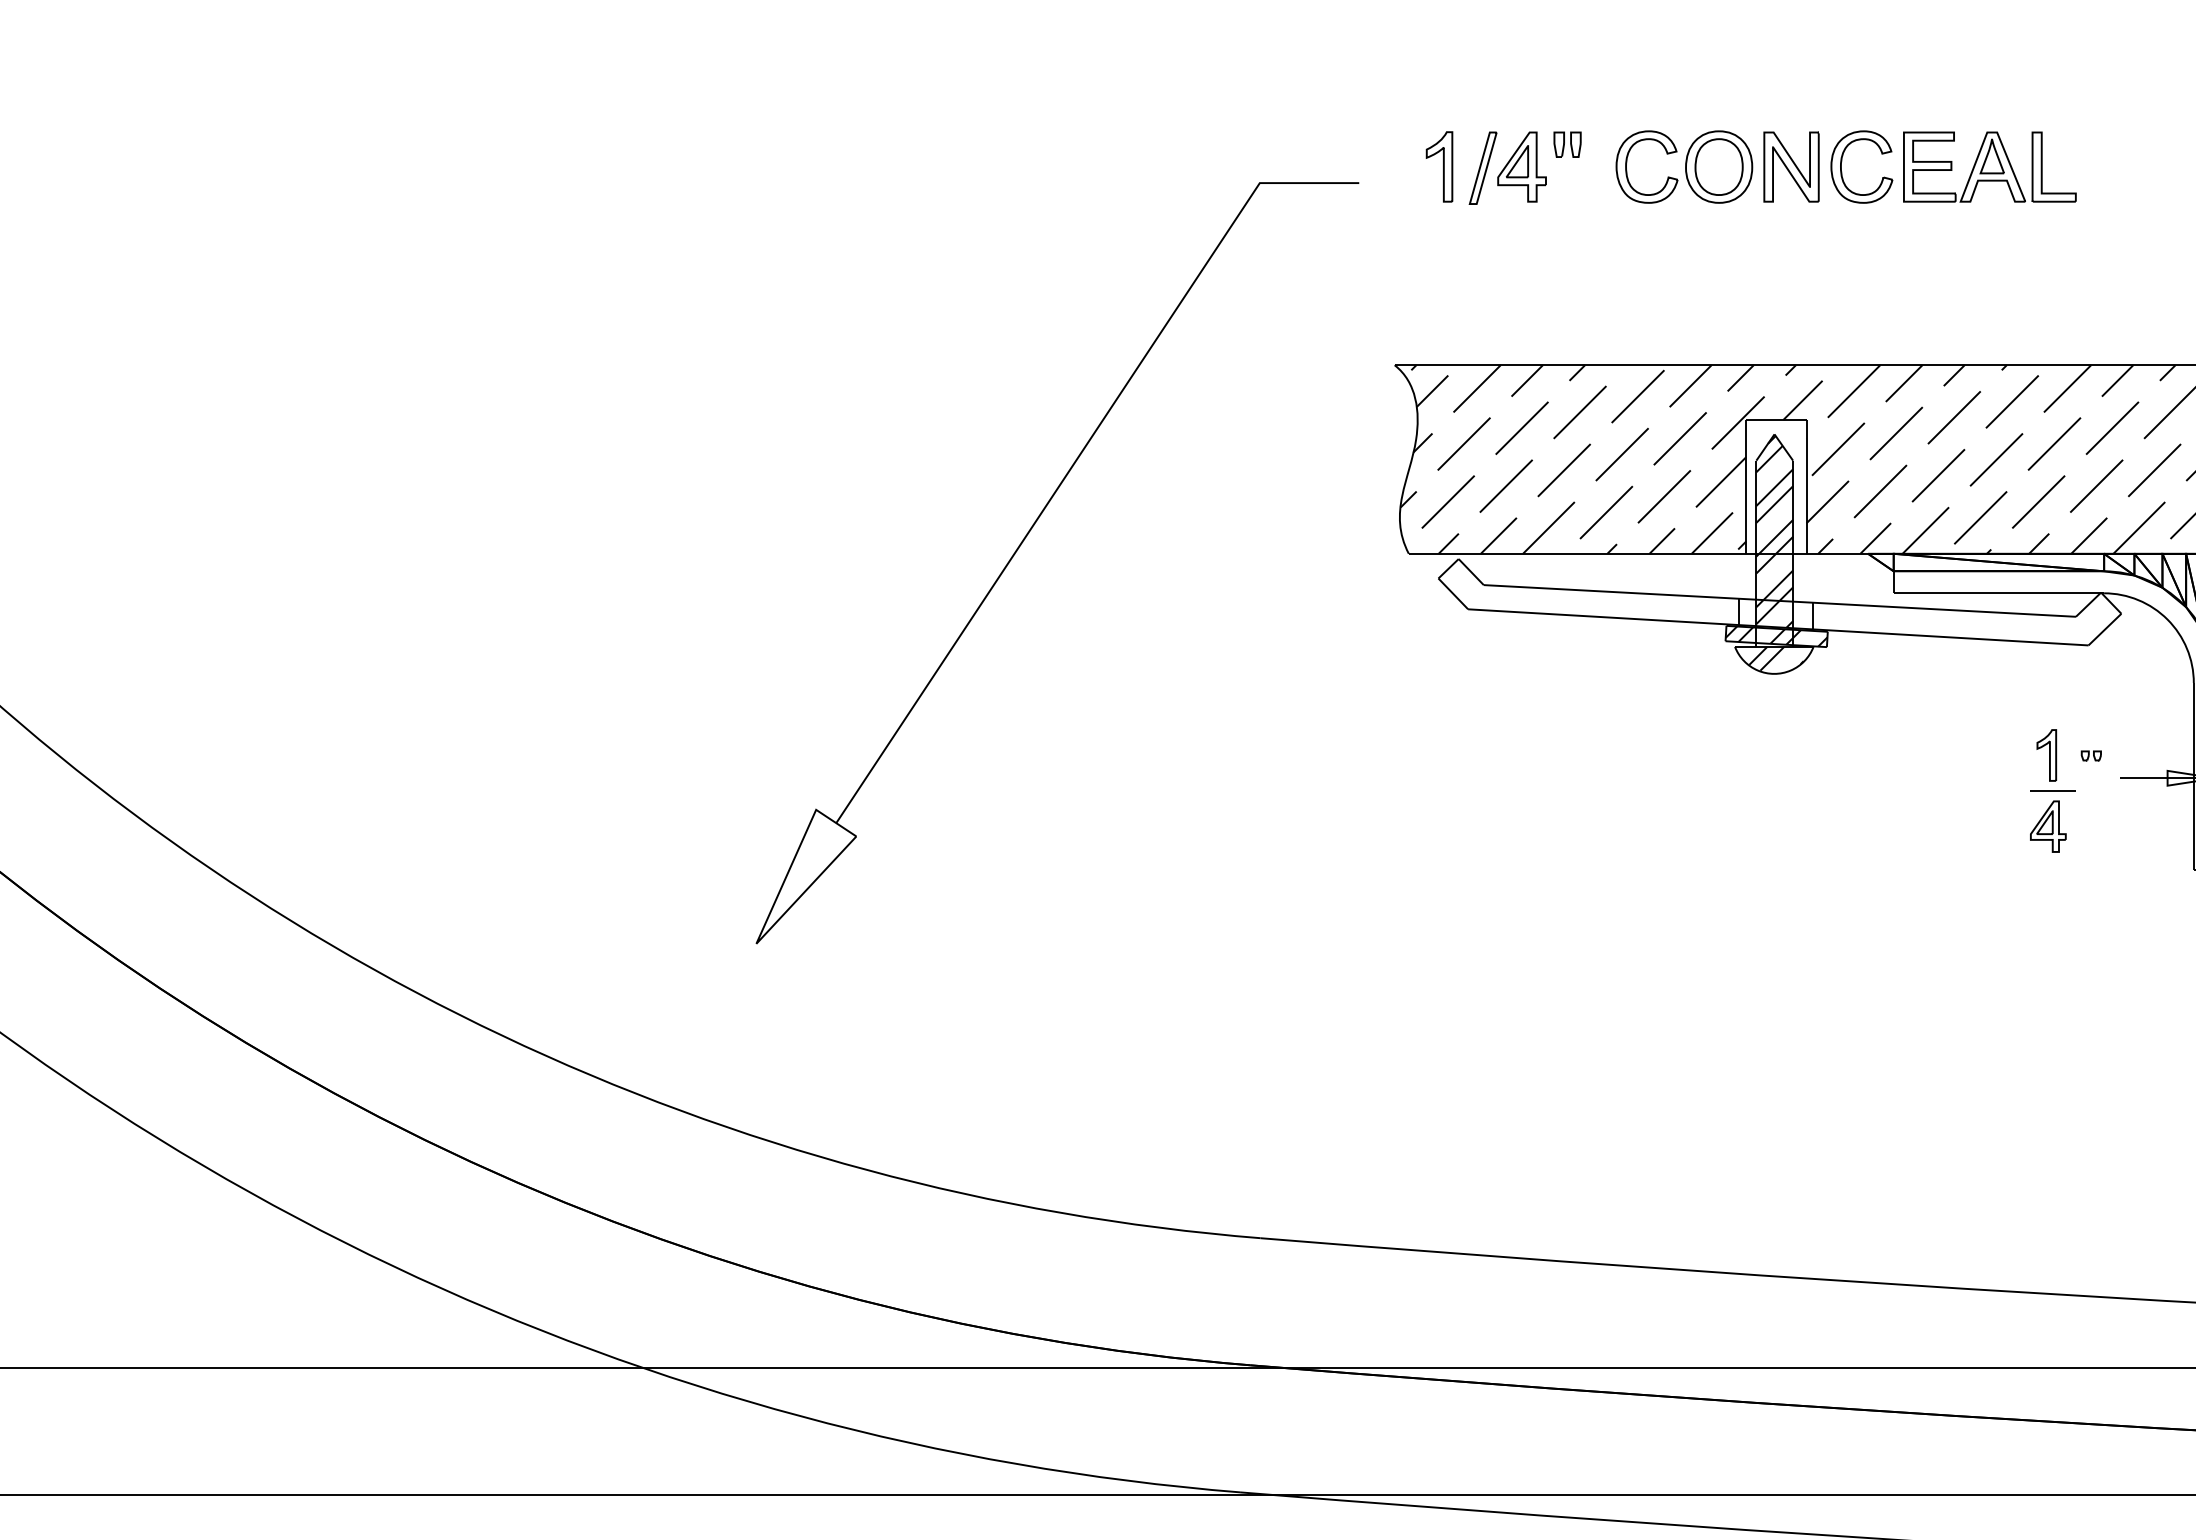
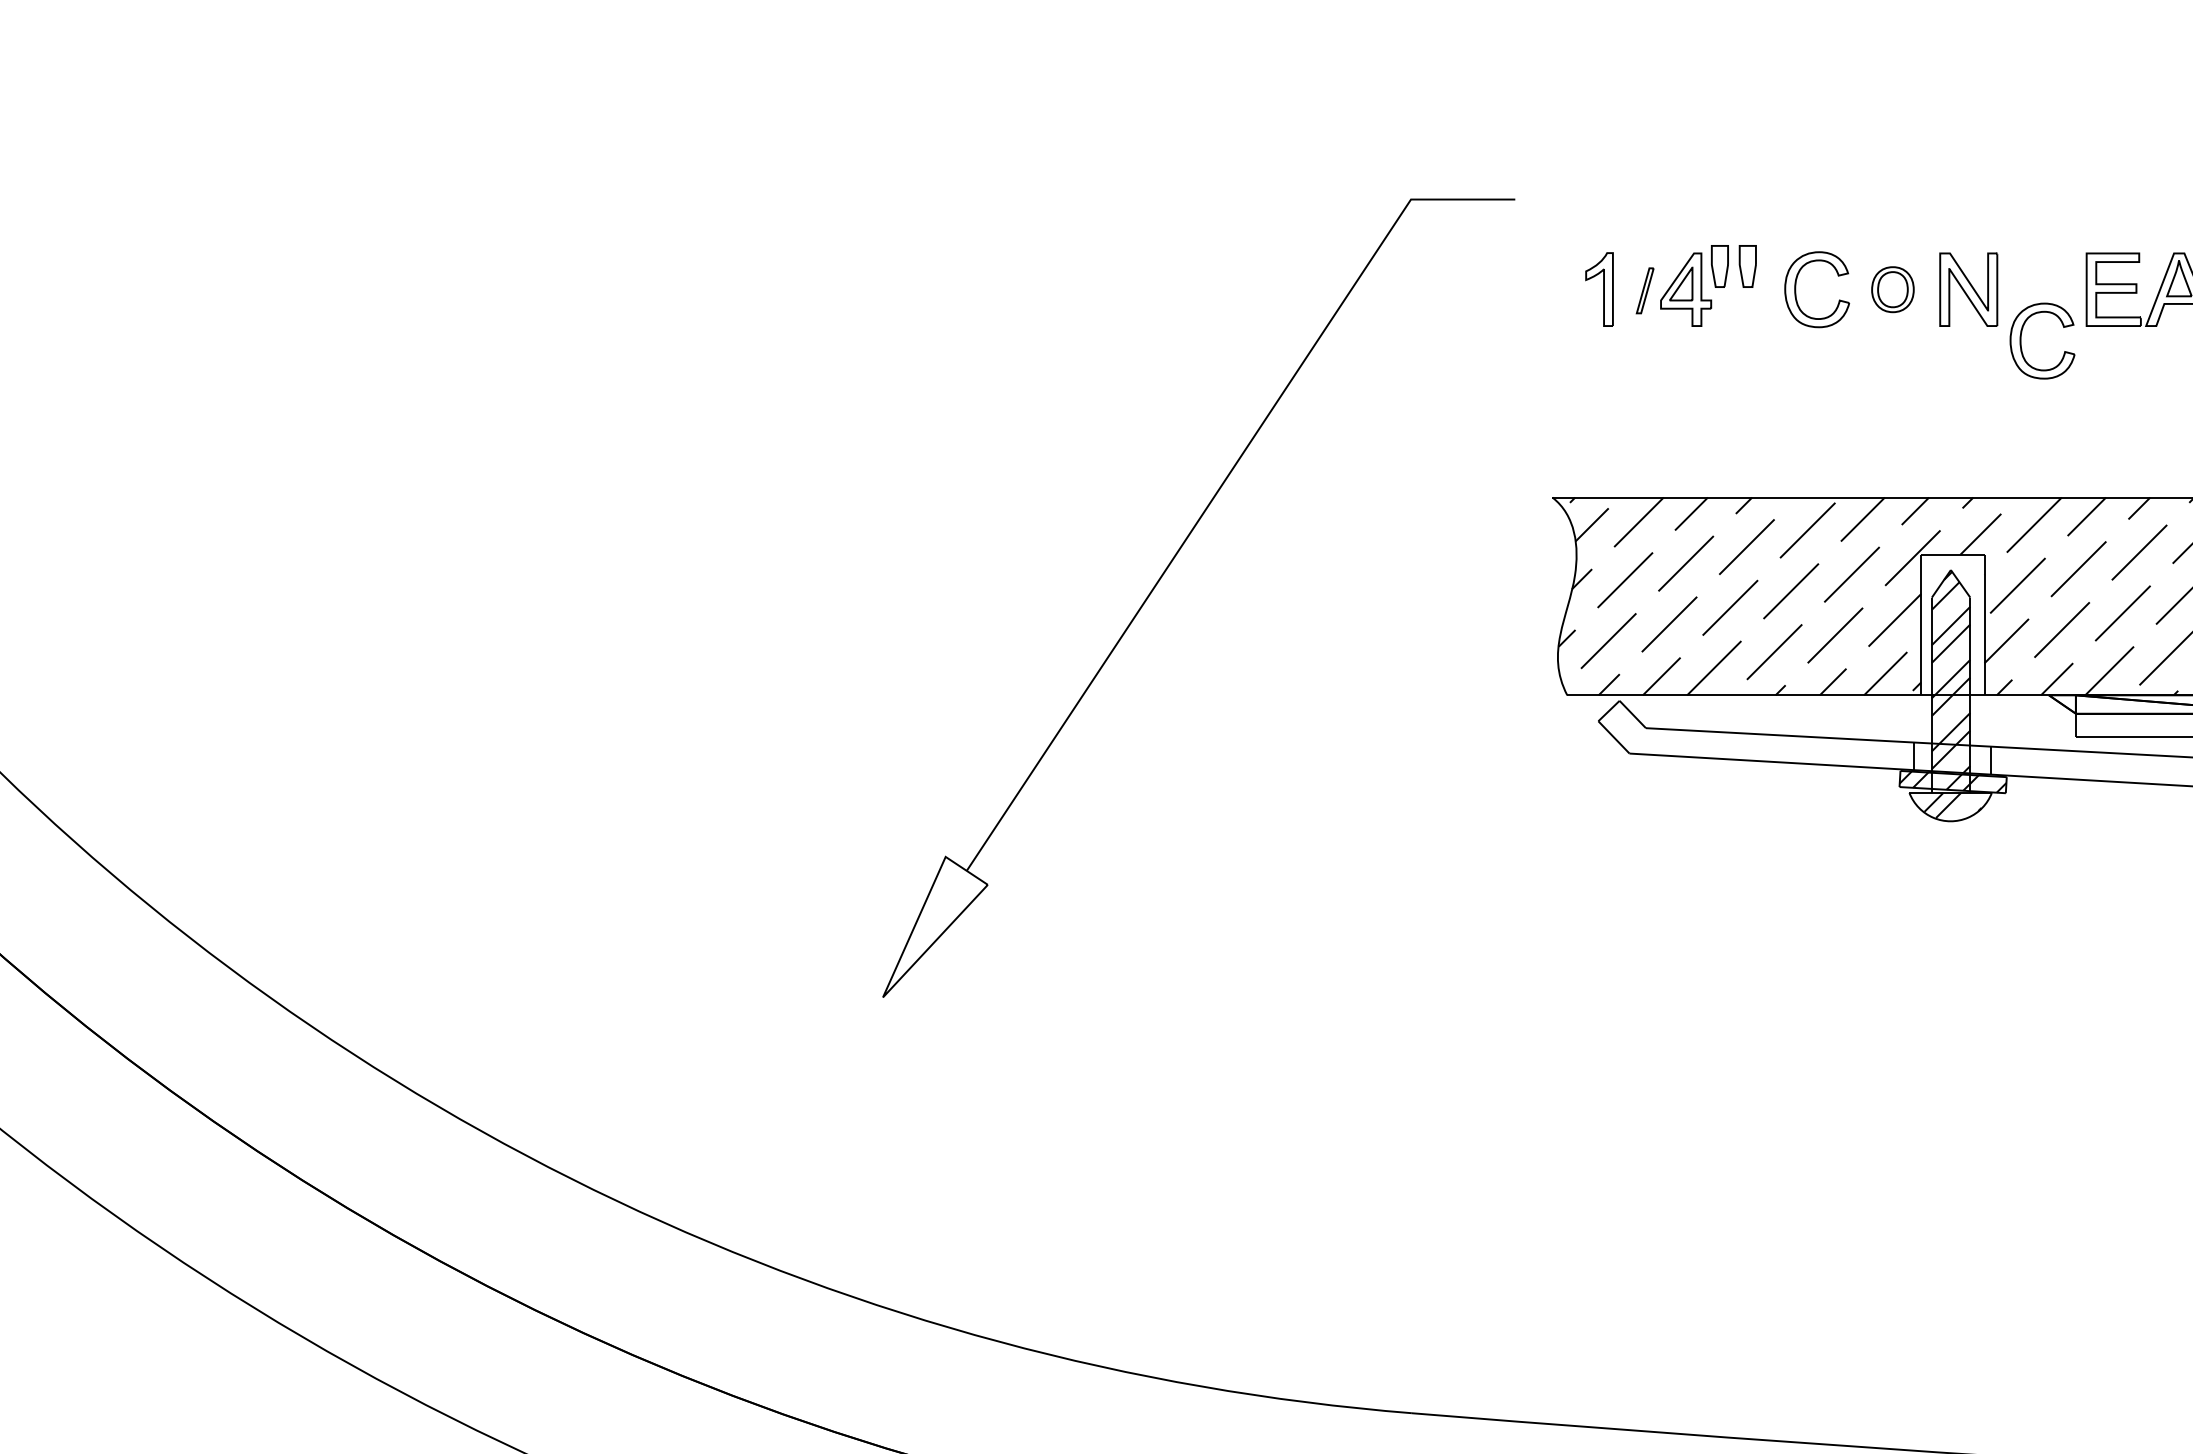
part: (1567, 144) -> (1733, 266), size x1.6
part: (1842, 161) -> (2022, 335), moved
part: (1719, 166) -> (1893, 289), size x0.6
part: (1482, 167) -> (1644, 290), size x0.6
part: (1023, 542) -> (1163, 576), moved

